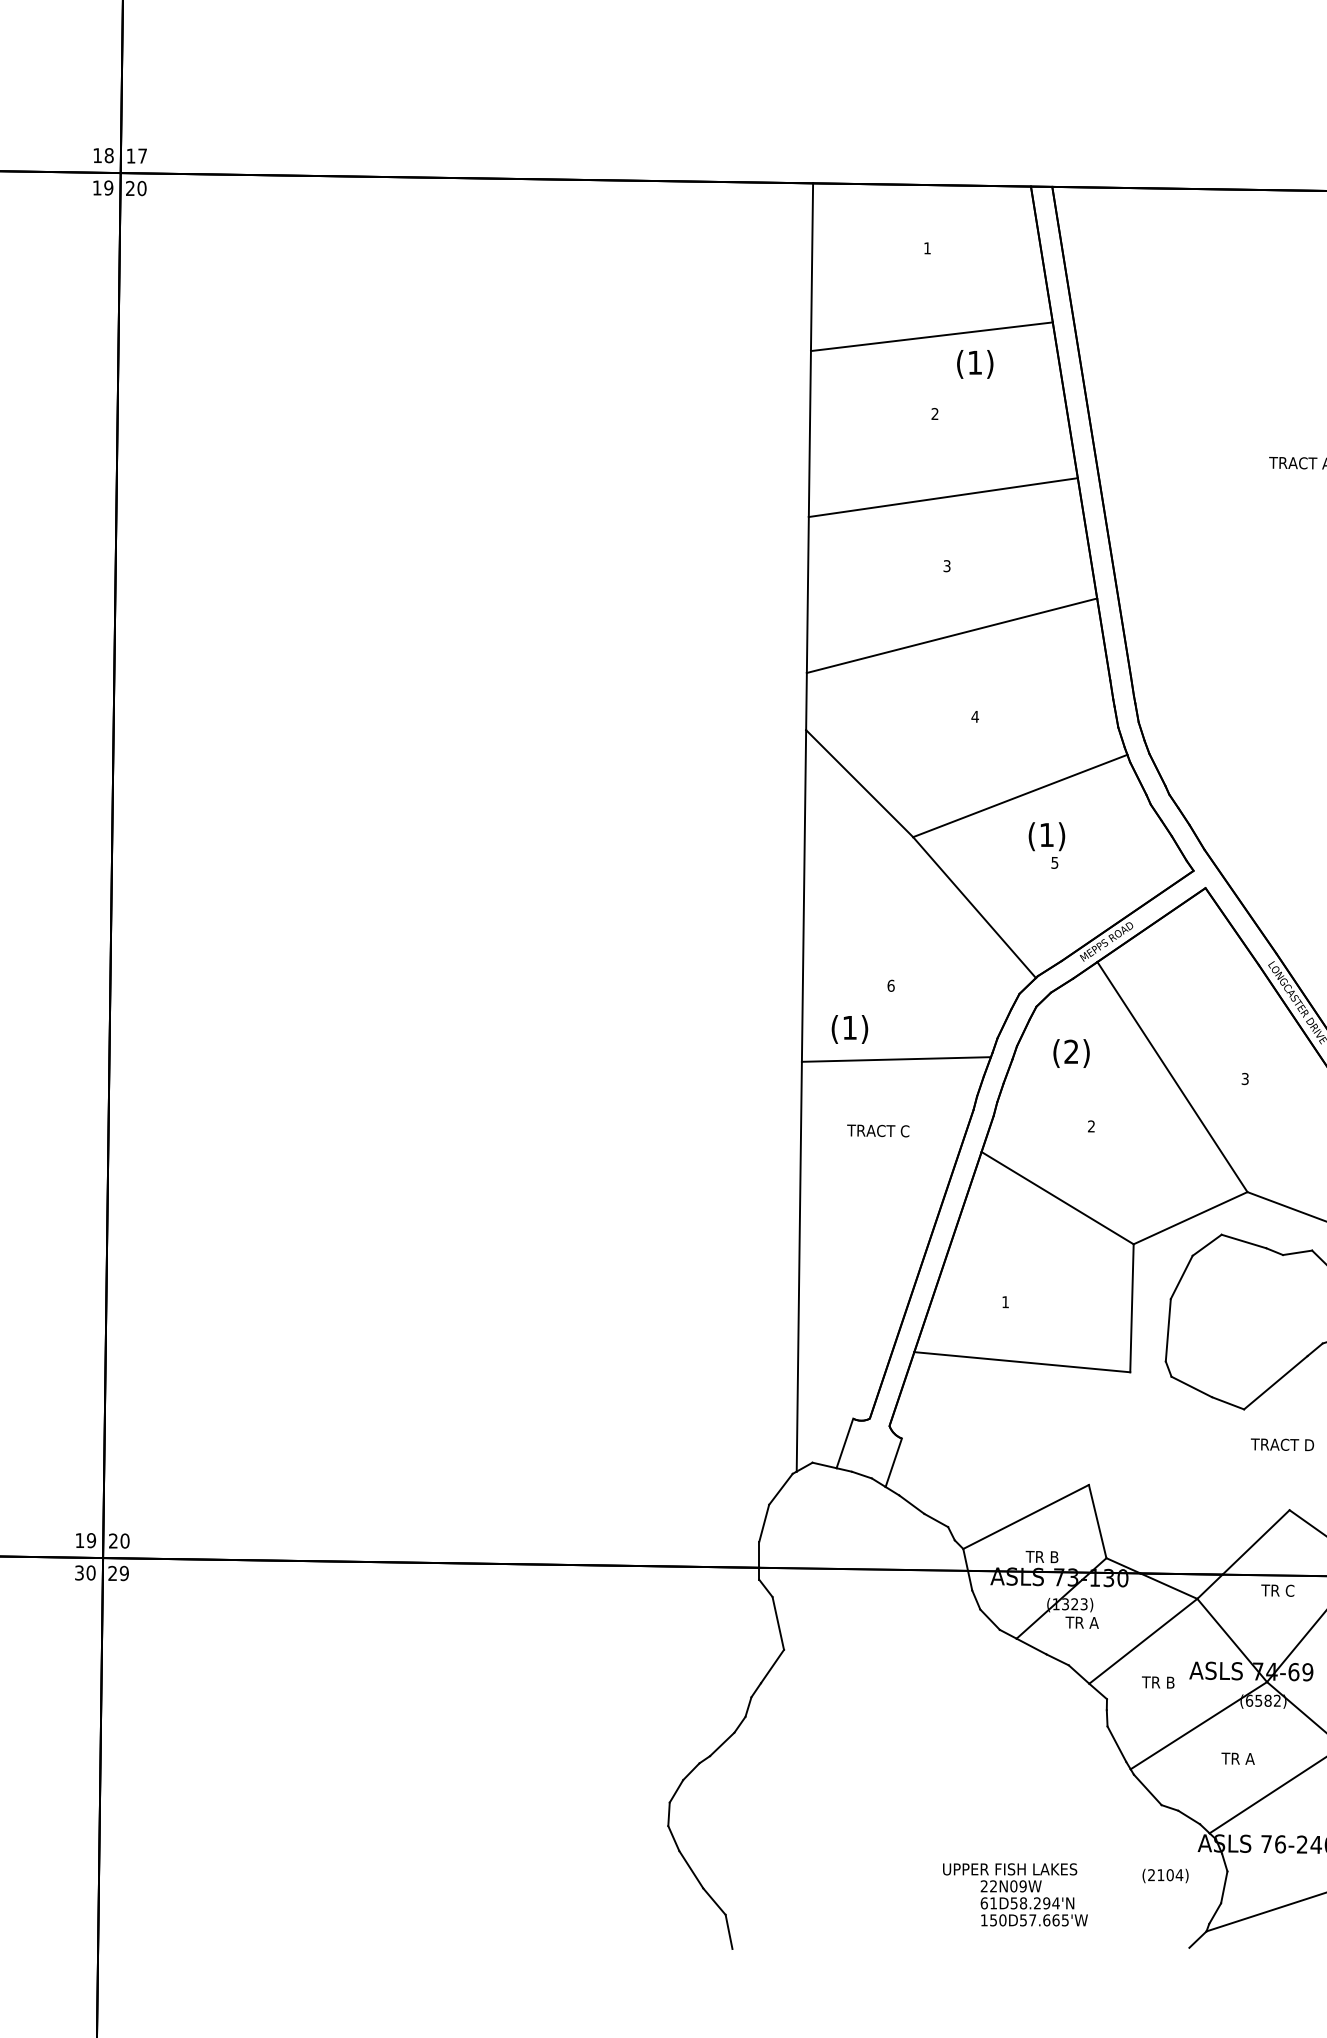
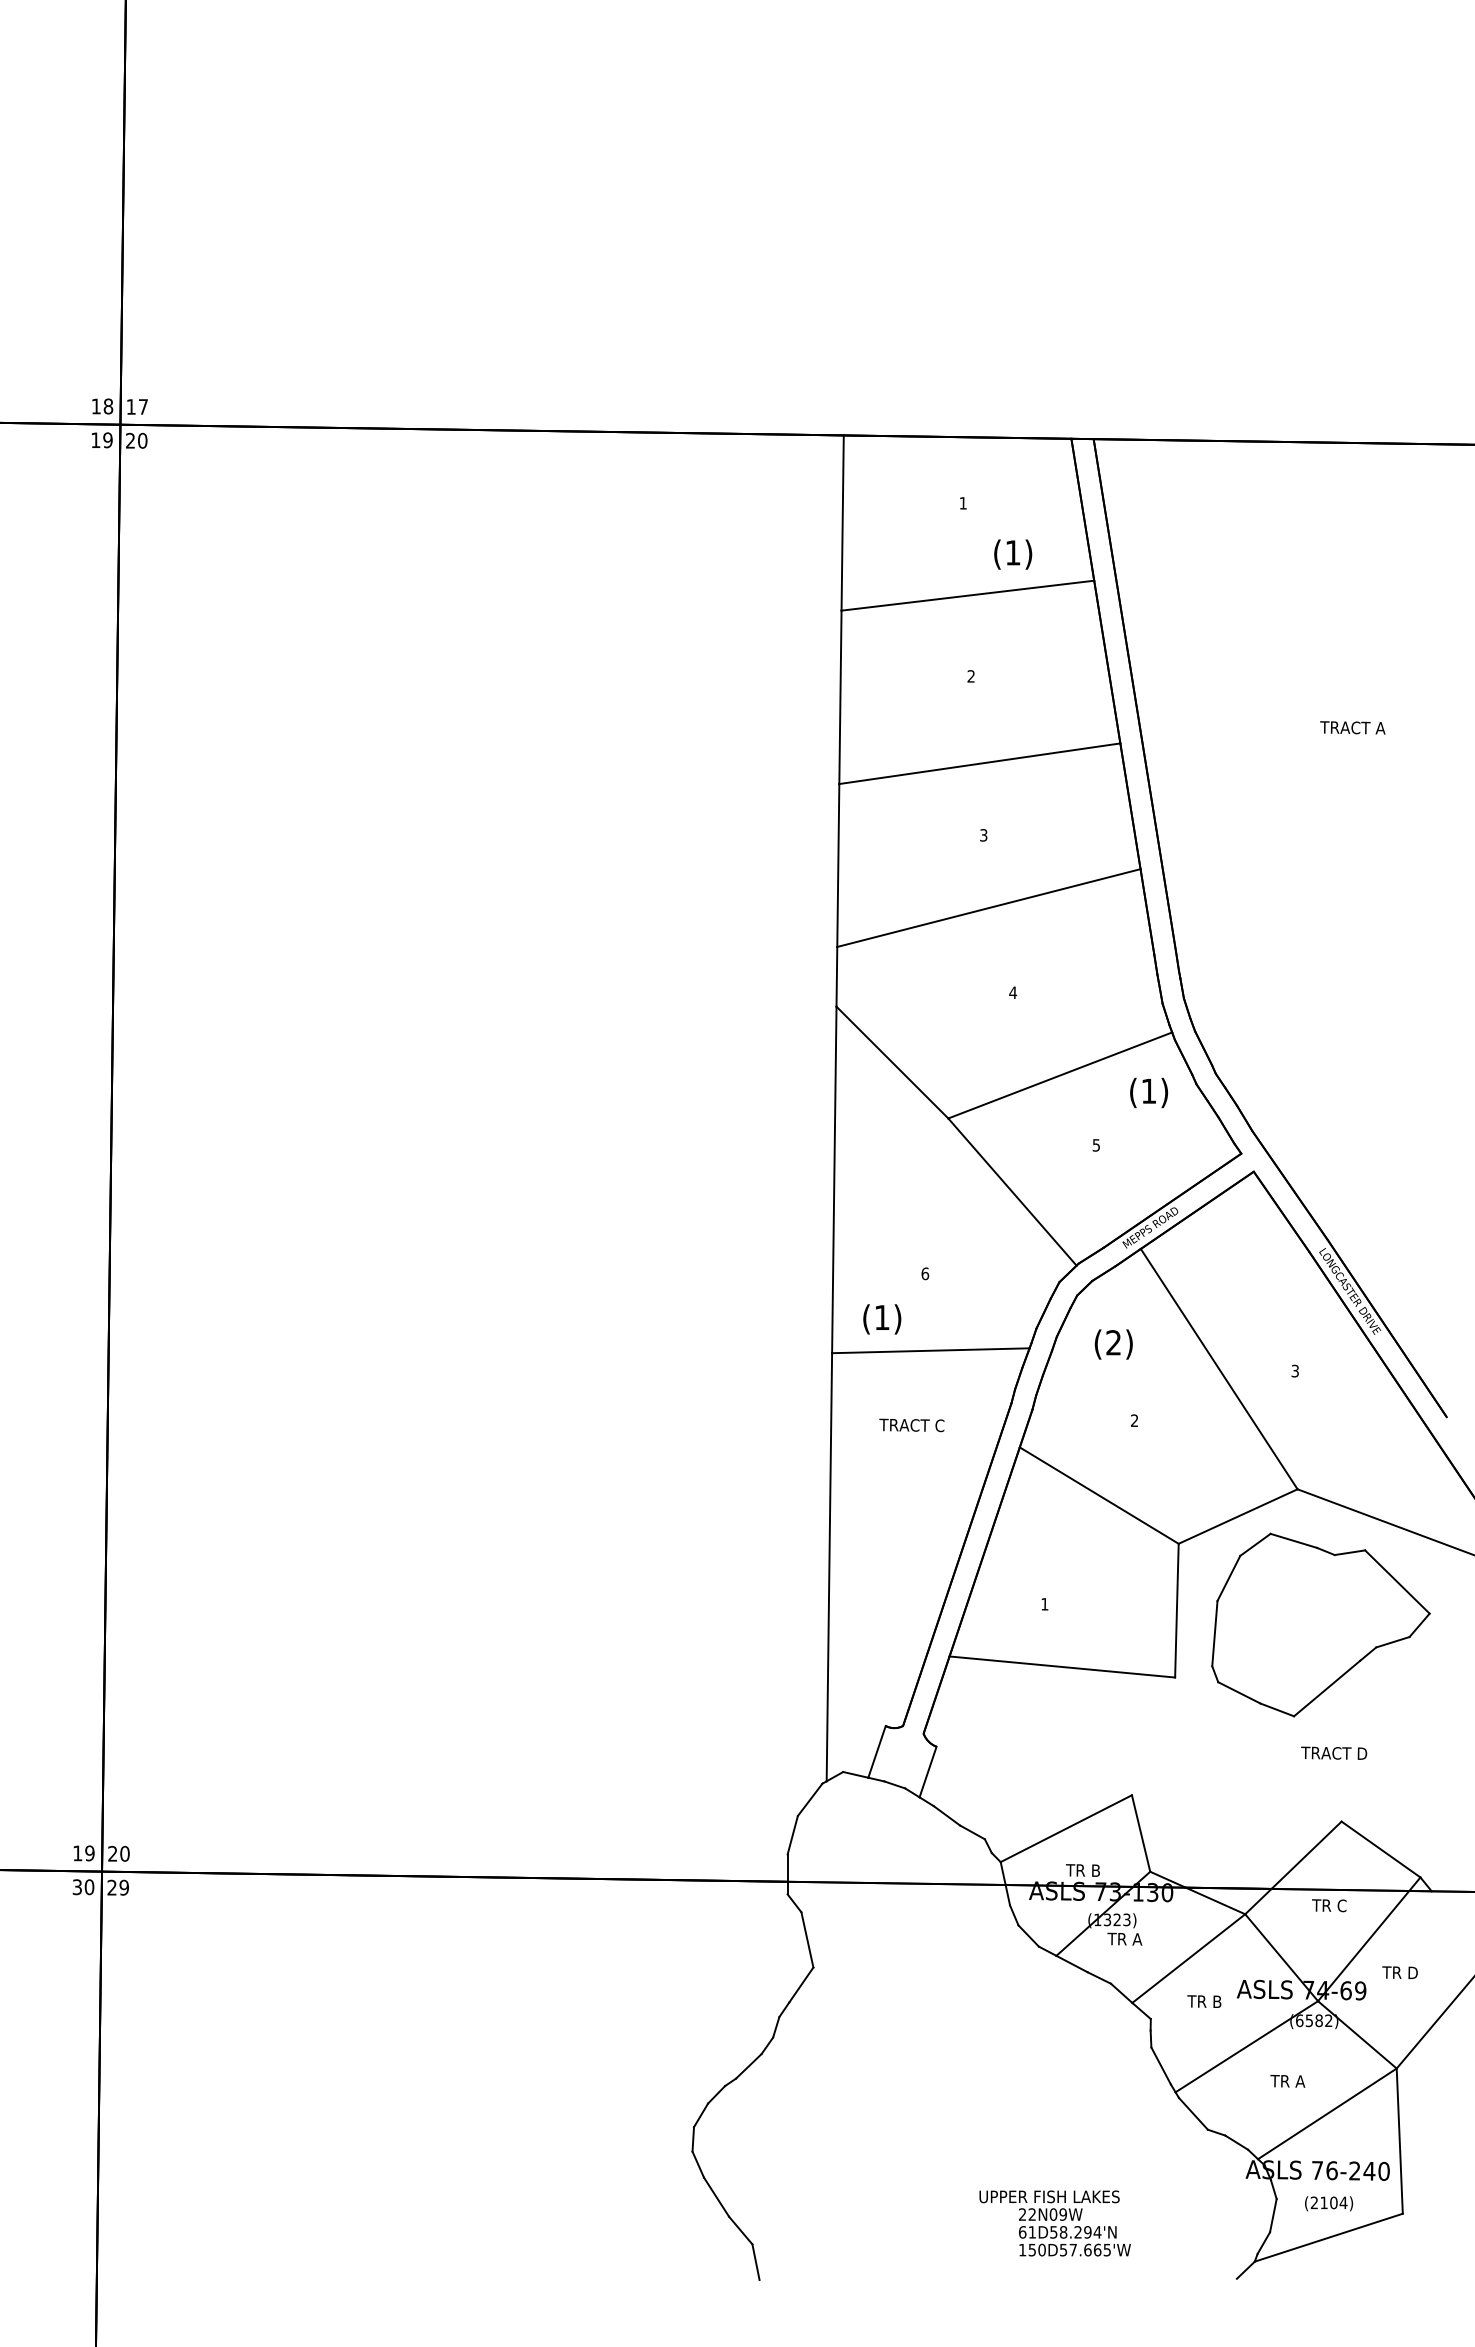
text: (975, 364) -> (1013, 554), moved
text: (1047, 836) -> (1149, 1092), moved
text: (1166, 1875) -> (1329, 2203), moved

